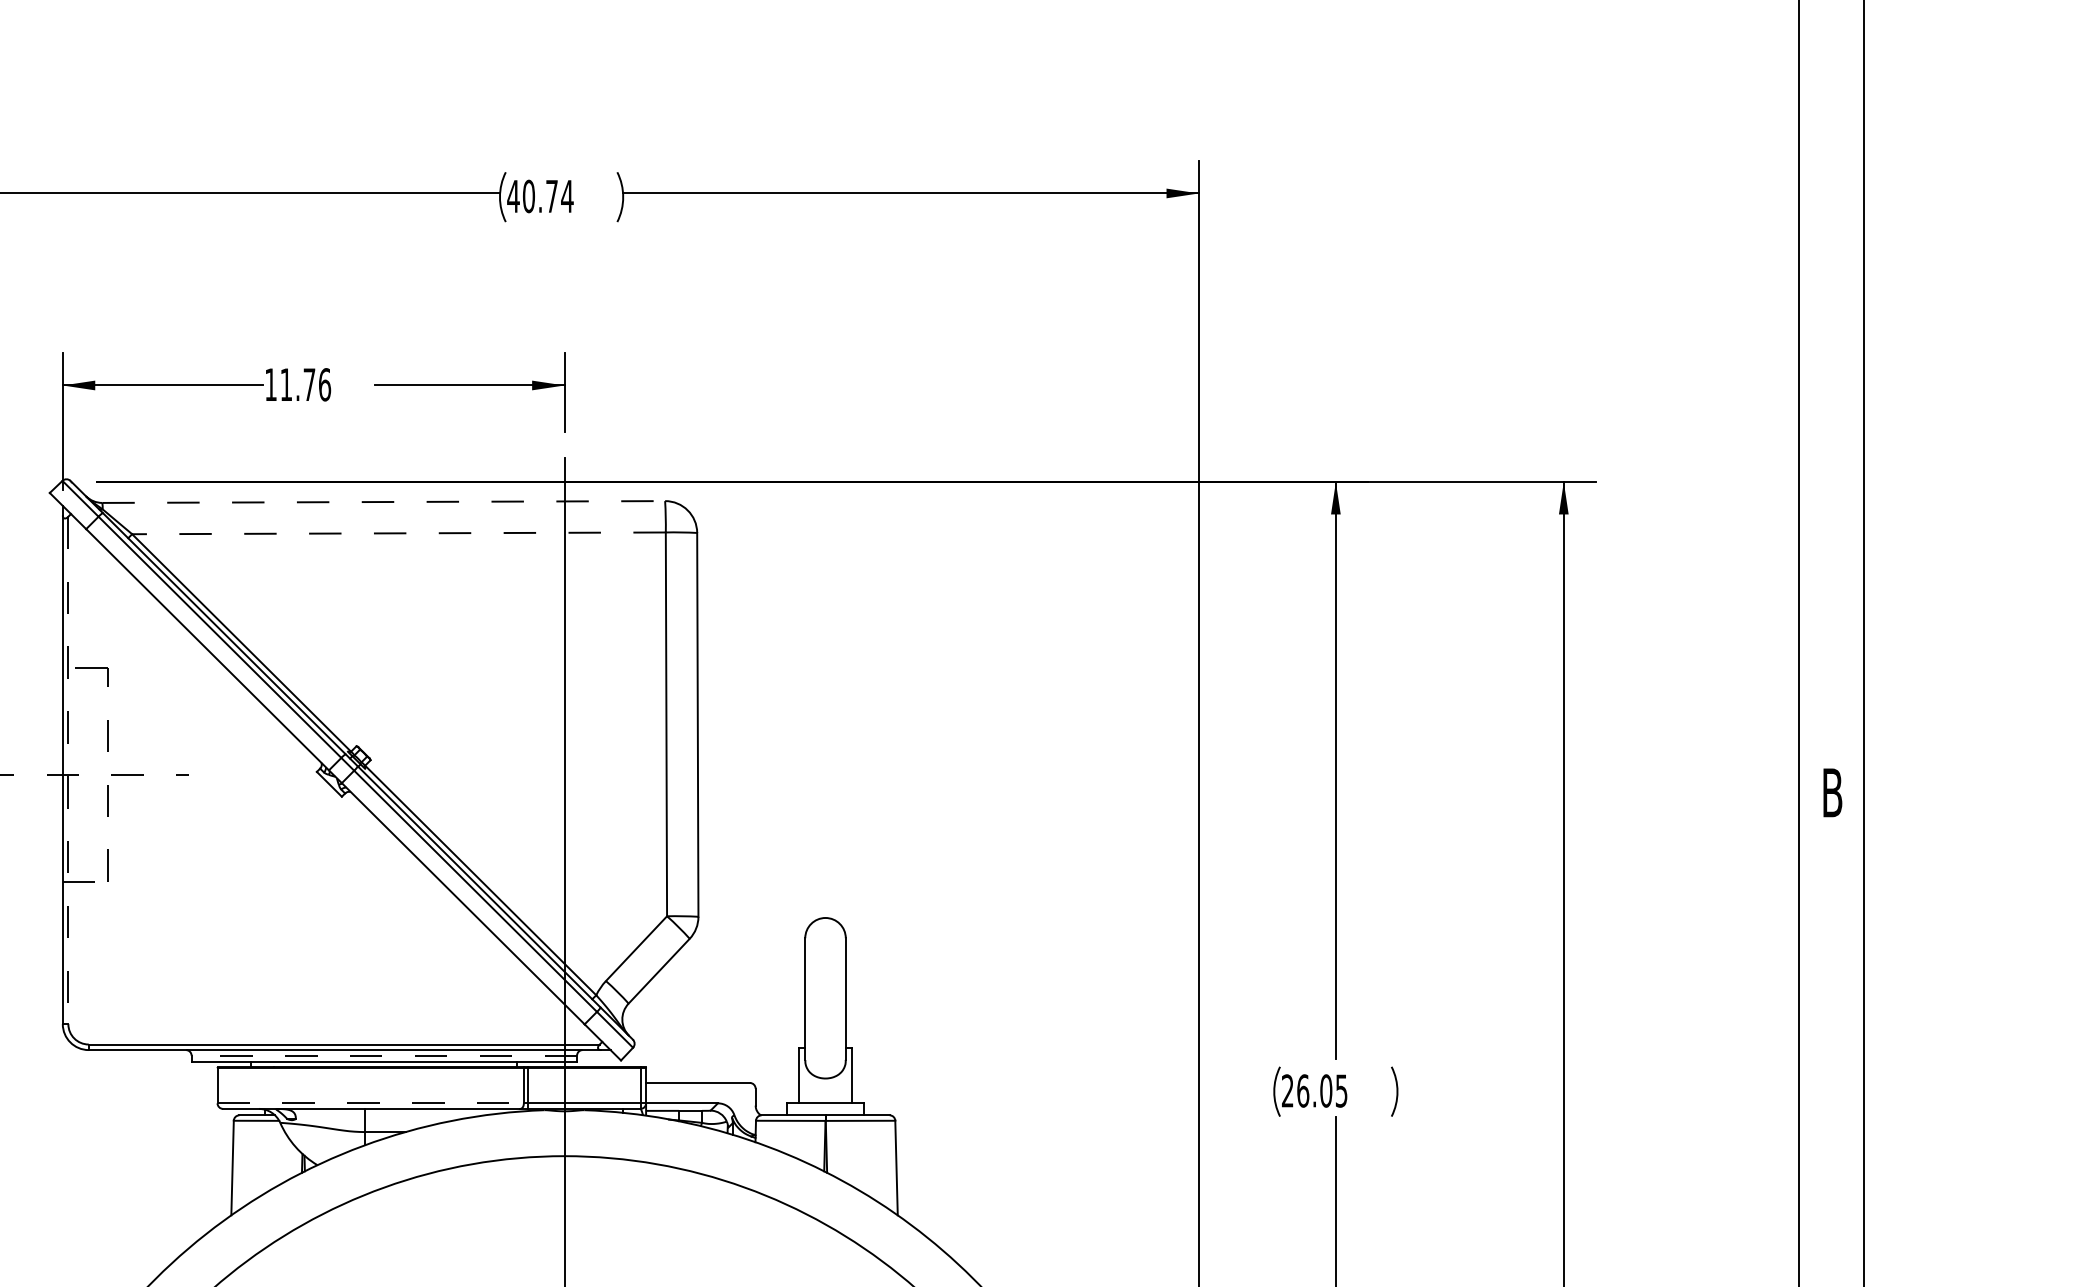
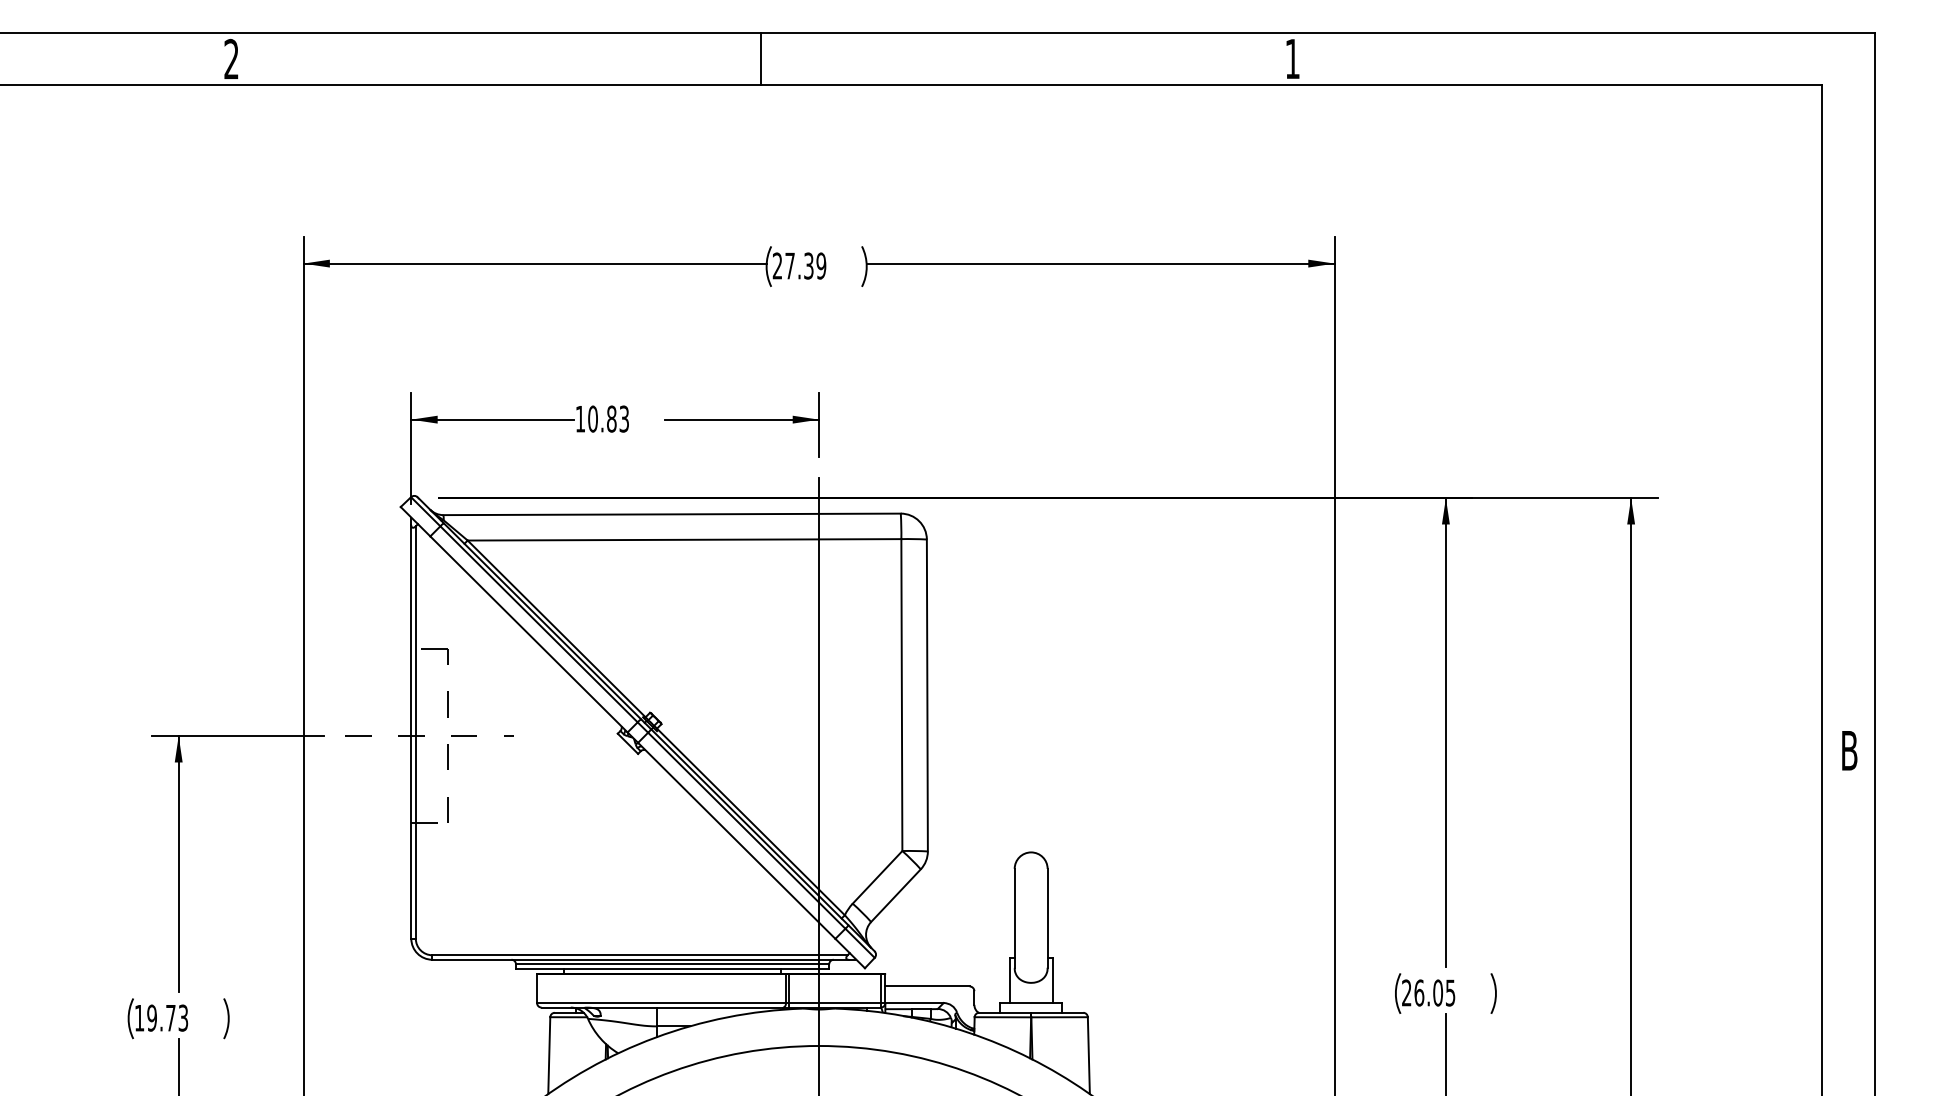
text: (540, 195) -> (799, 265), 40.74 -> 27.39
text: (305, 384) -> (608, 418), 11.76 -> 10.83
line: (384, 502) -> (672, 514), dashed -> solid
line: (398, 532) -> (684, 539), dashed -> solid
line: (67, 770) -> (415, 732), dashed -> solid
line: (384, 1055) -> (672, 964), dashed -> solid
line: (371, 1103) -> (662, 1003), dashed -> solid

